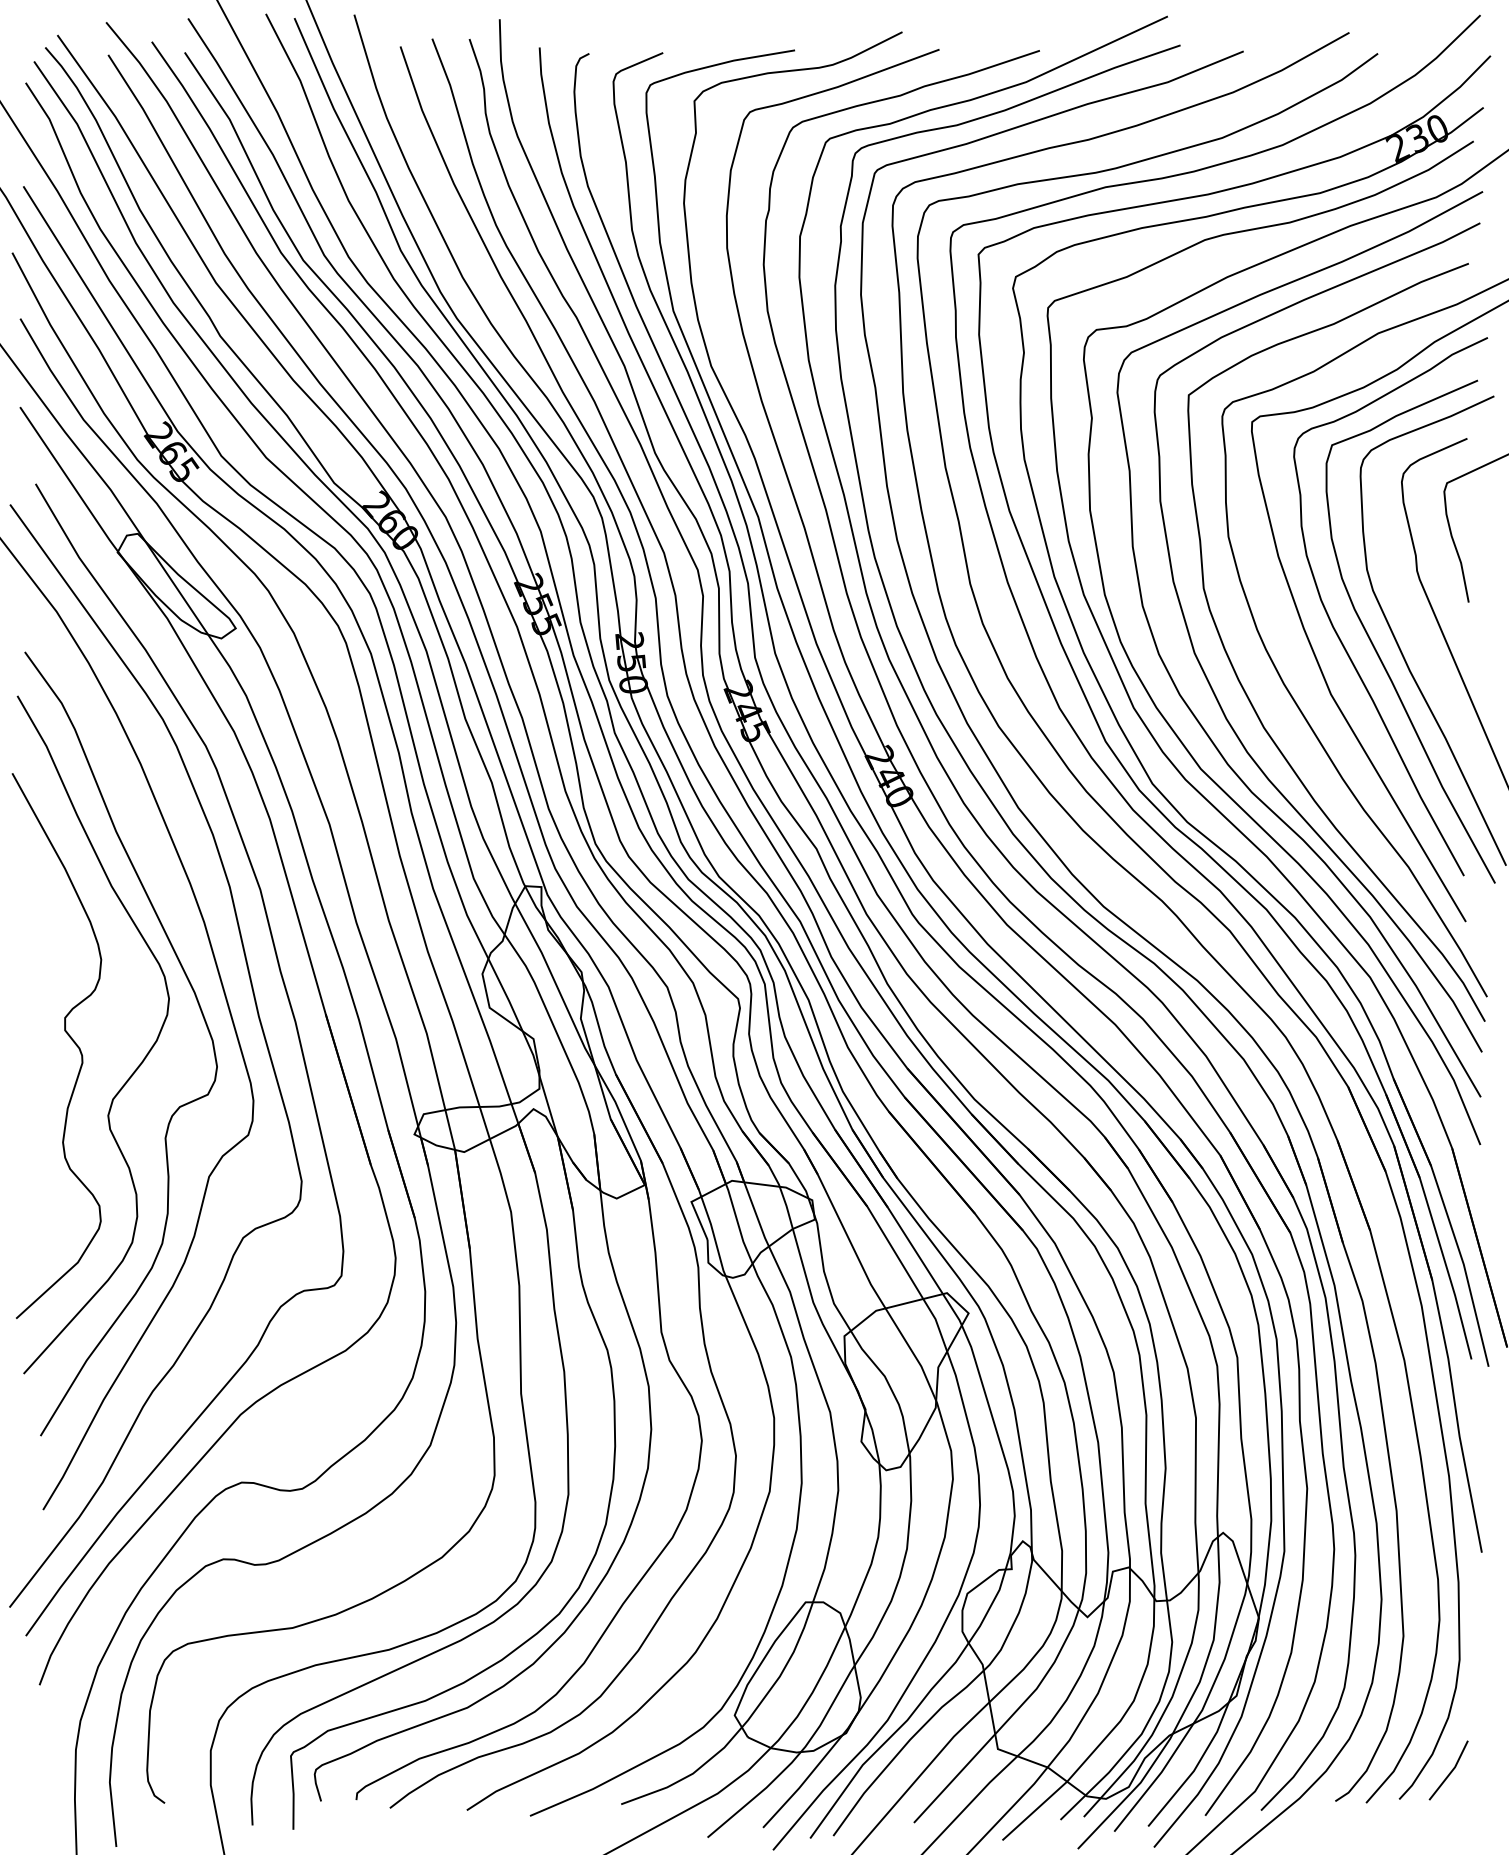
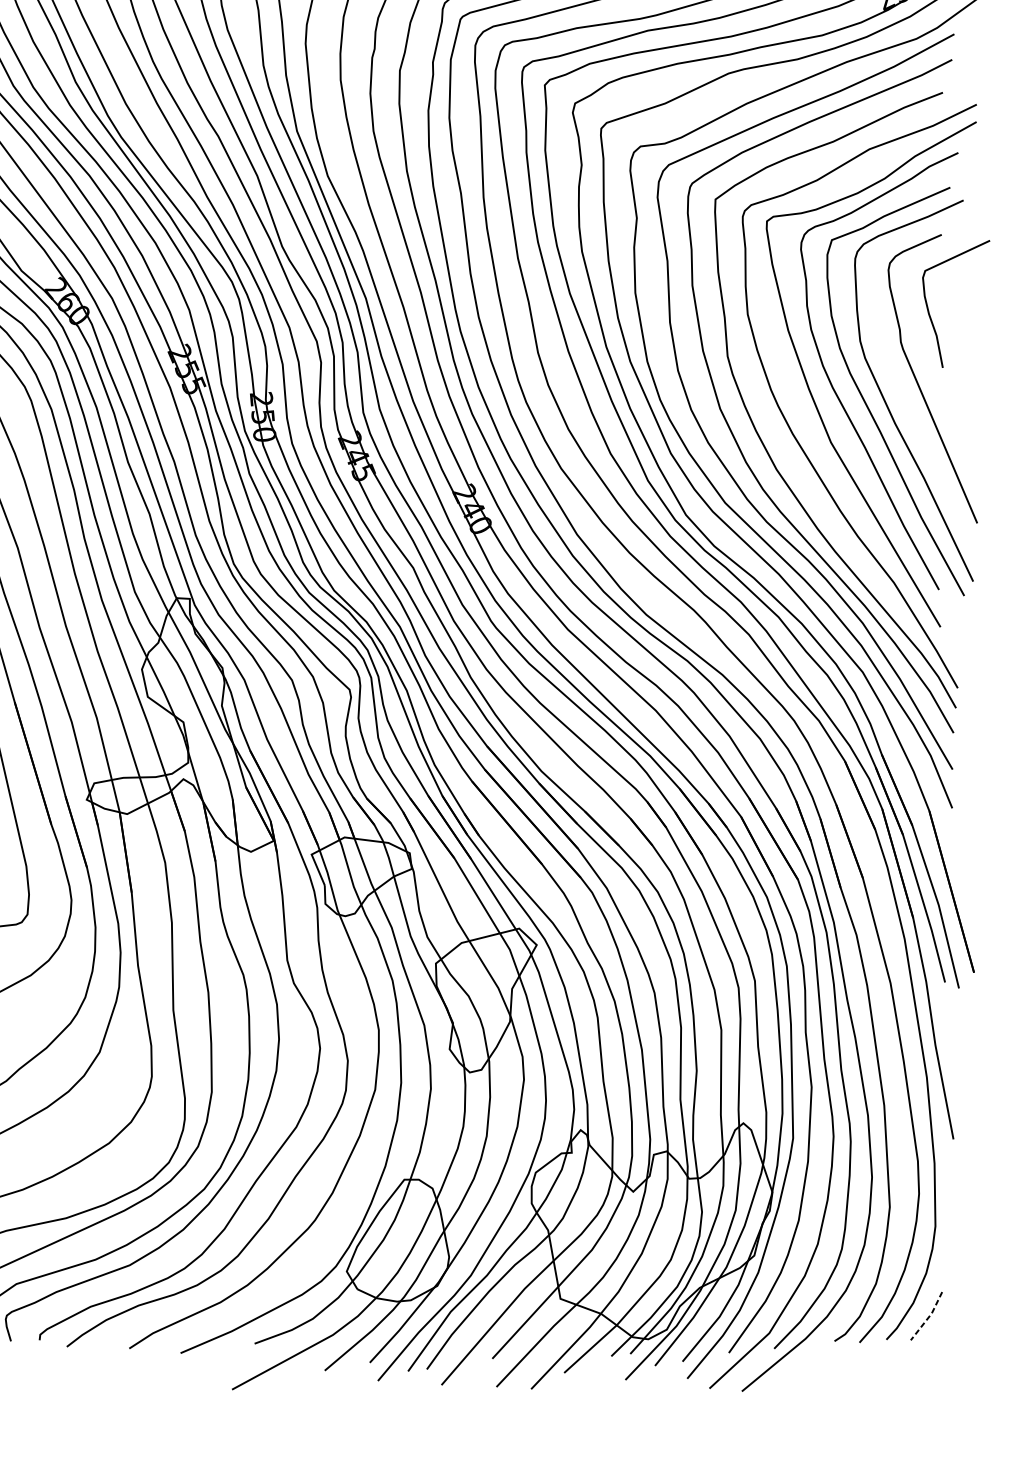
line: (1451, 1771) -> (928, 1317), solid -> dashed

